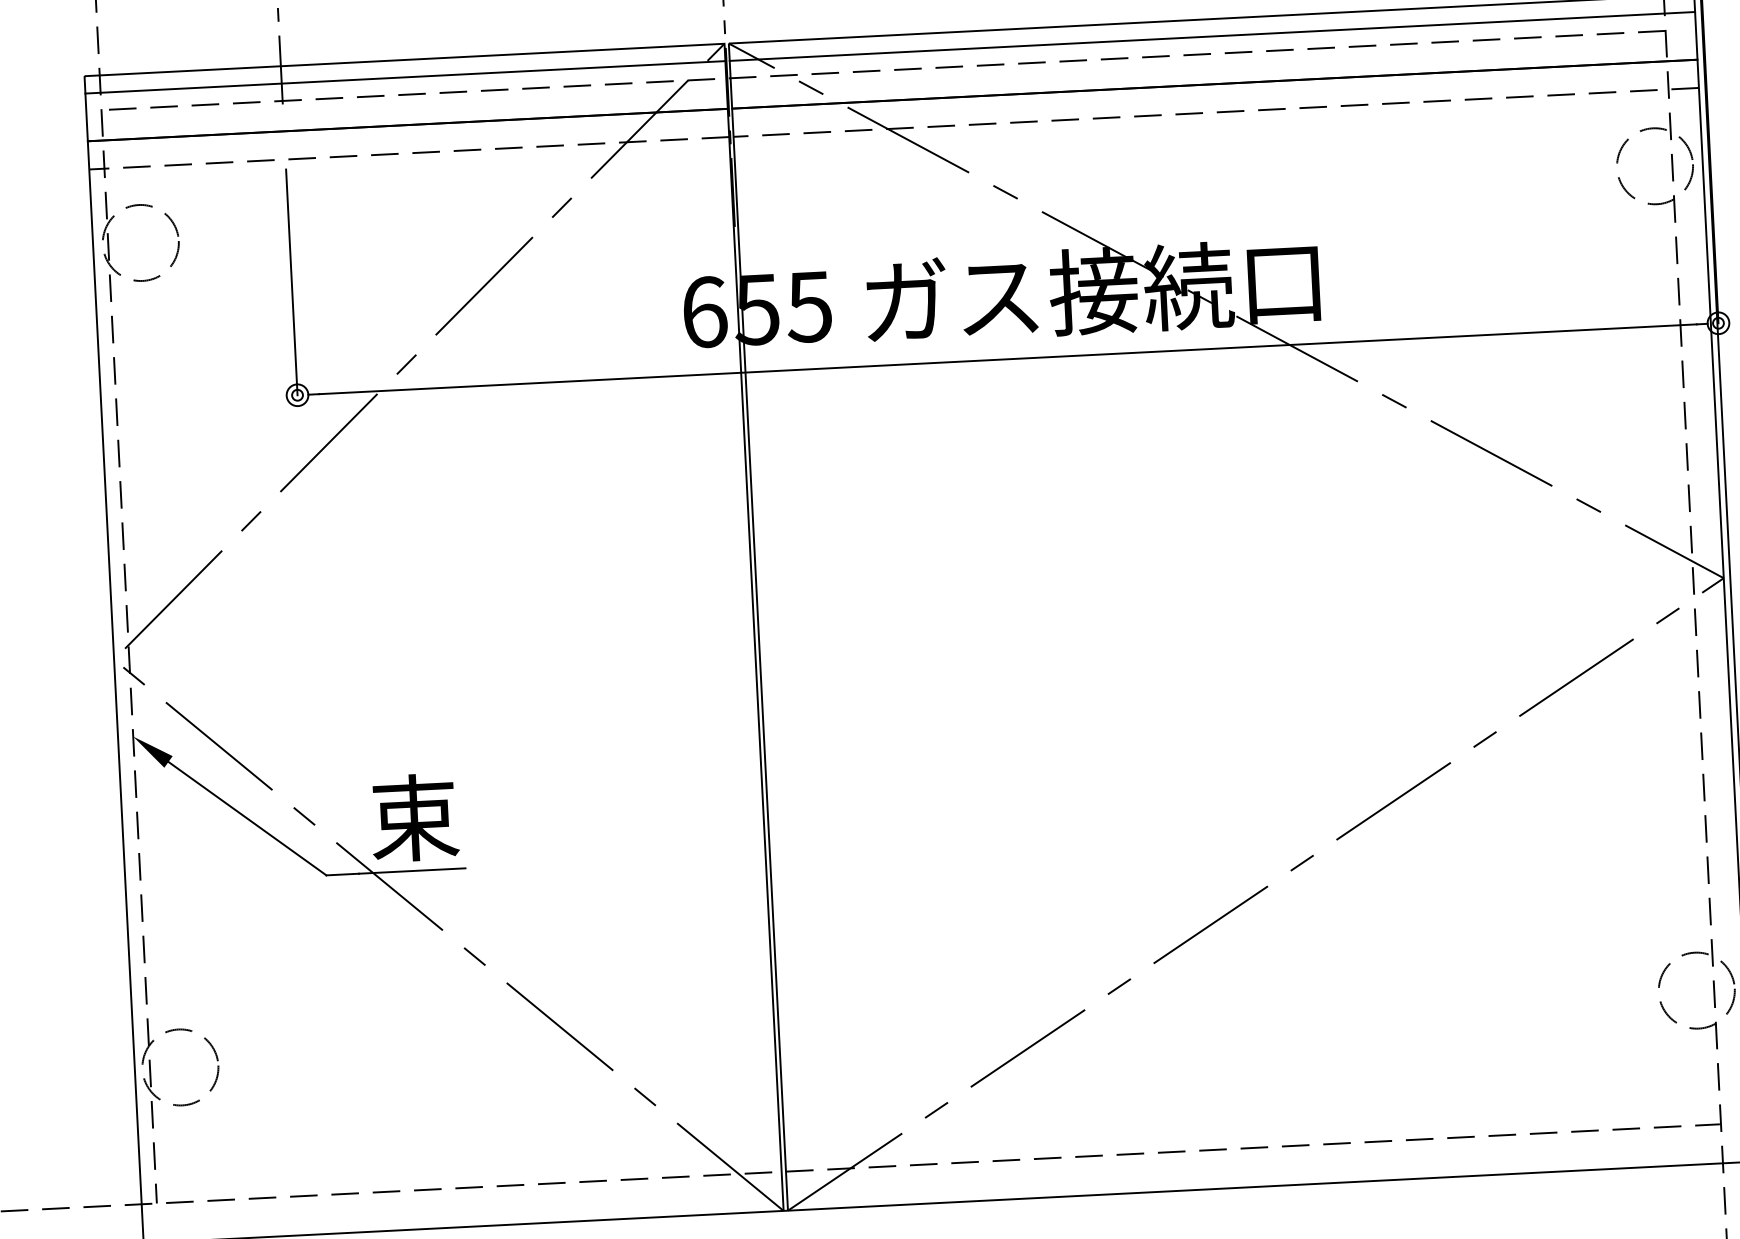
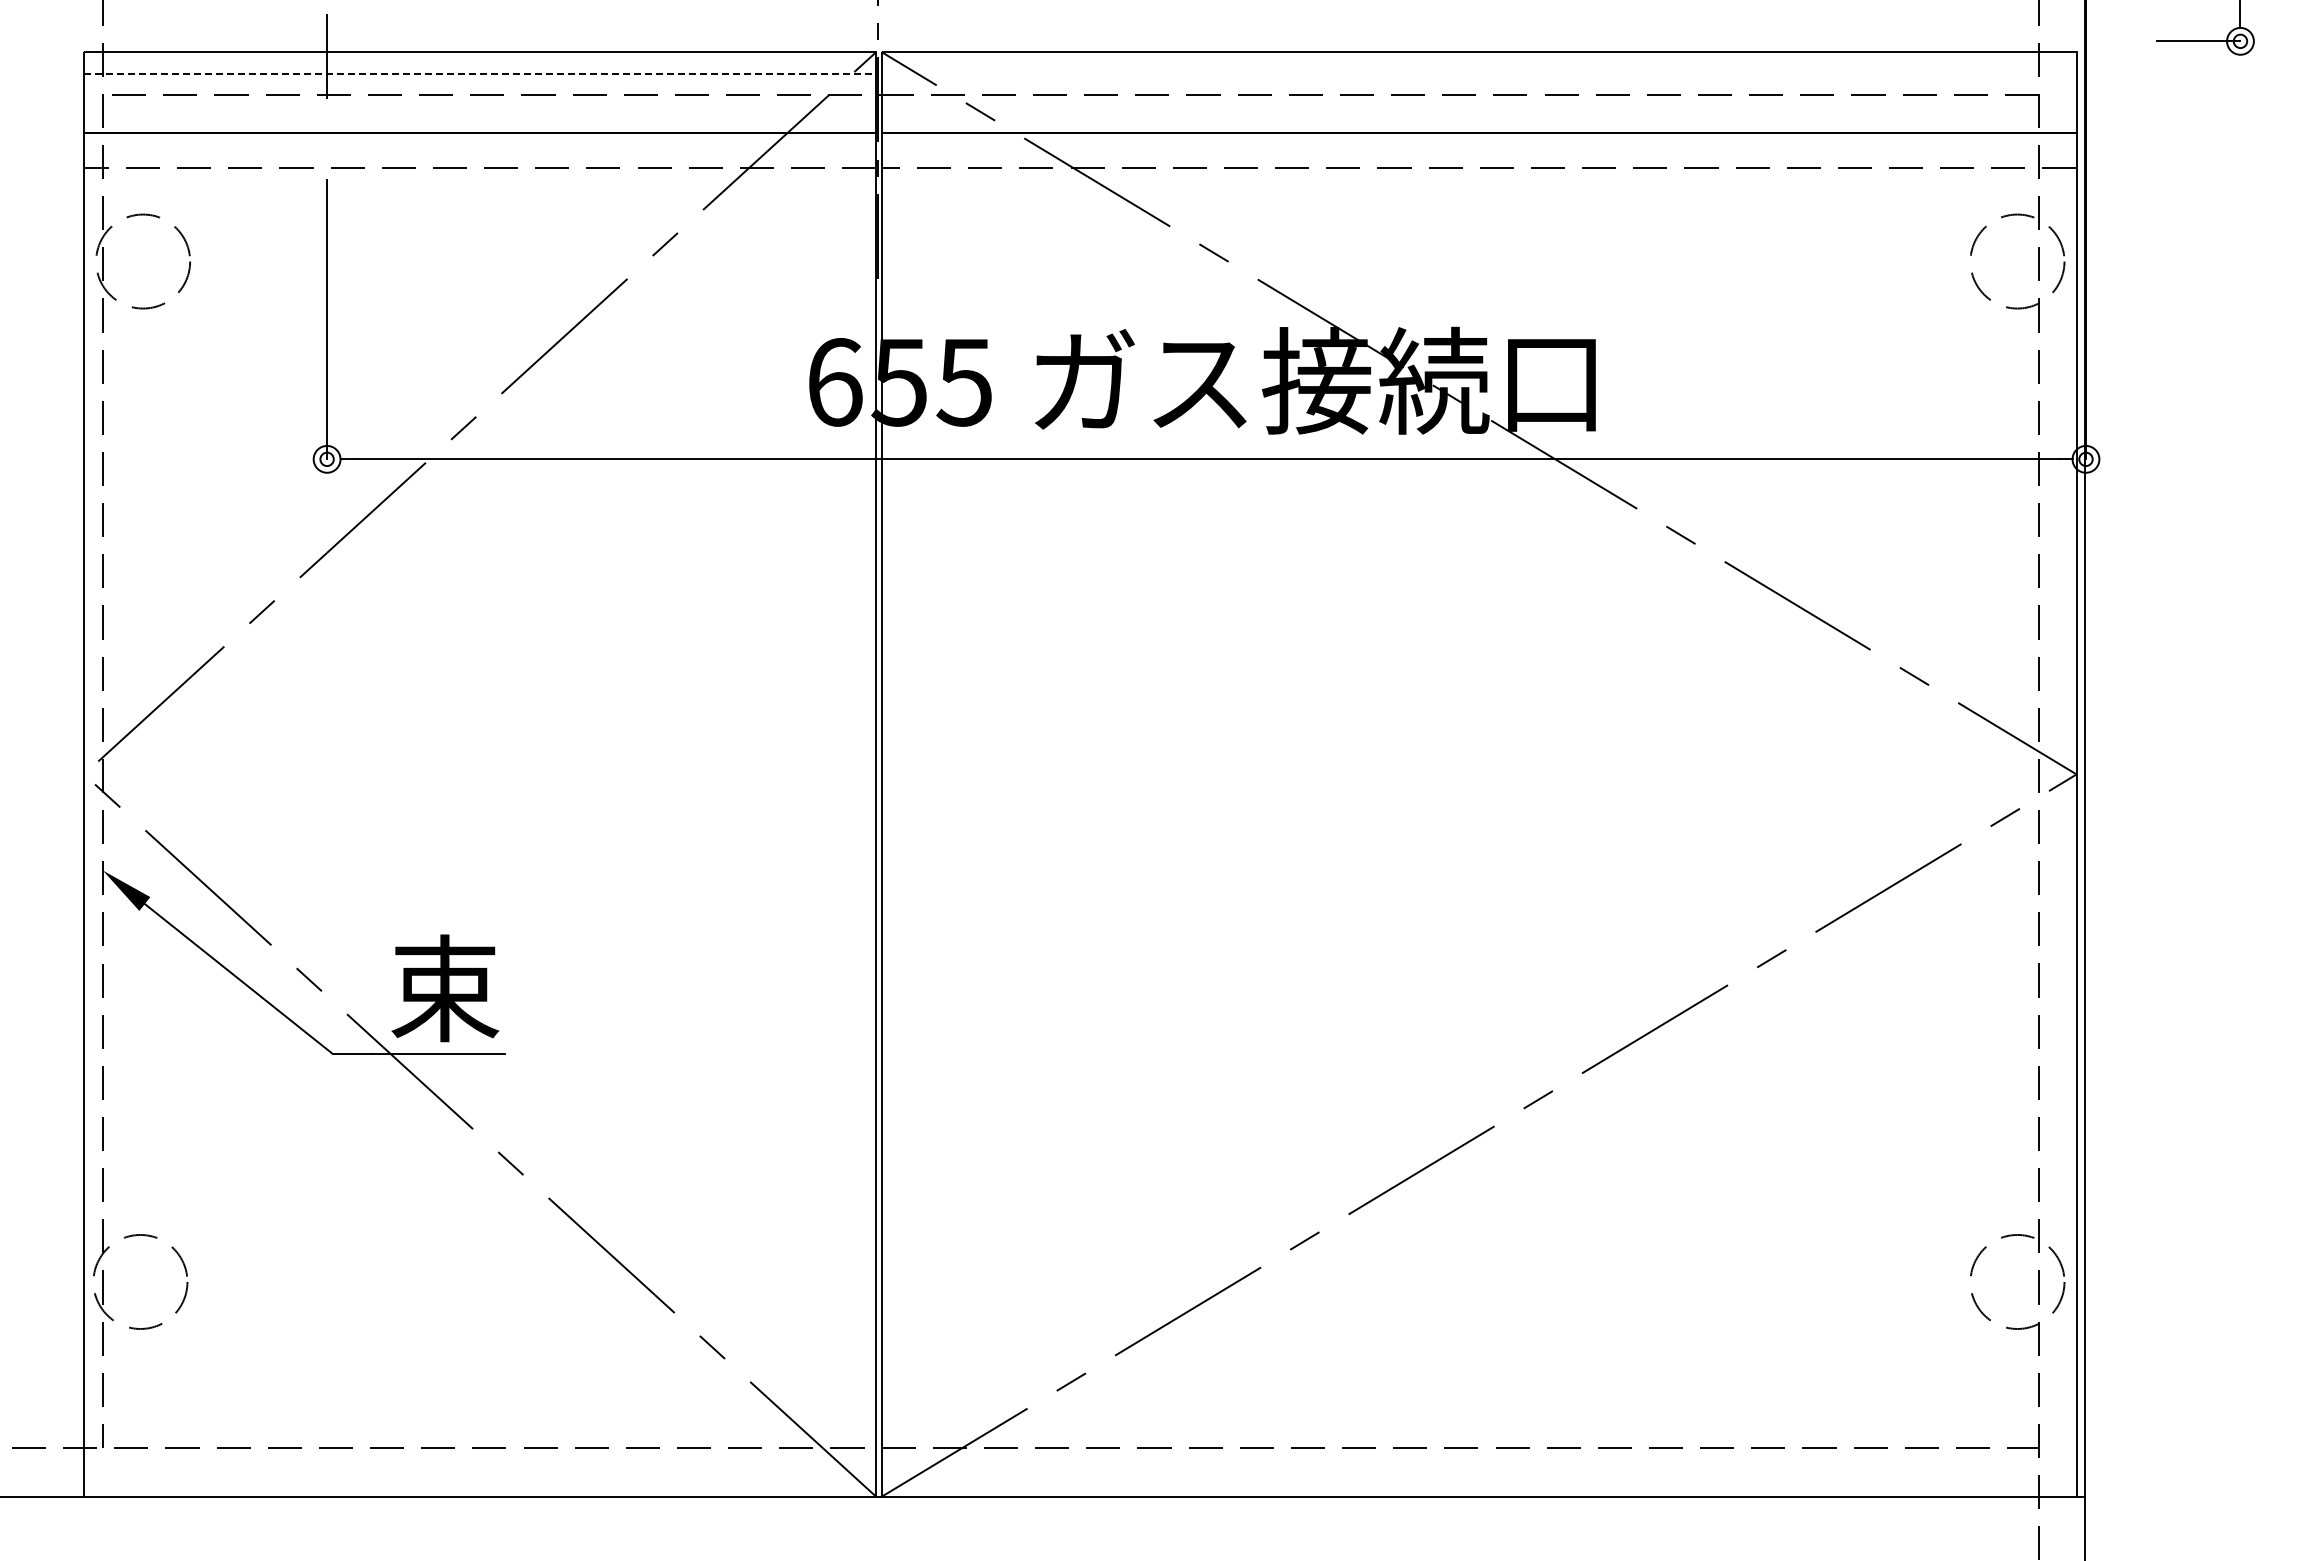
line: (1211, 36) -> (1478, 73), removed
line: (405, 77) -> (480, 73), solid -> dashed

